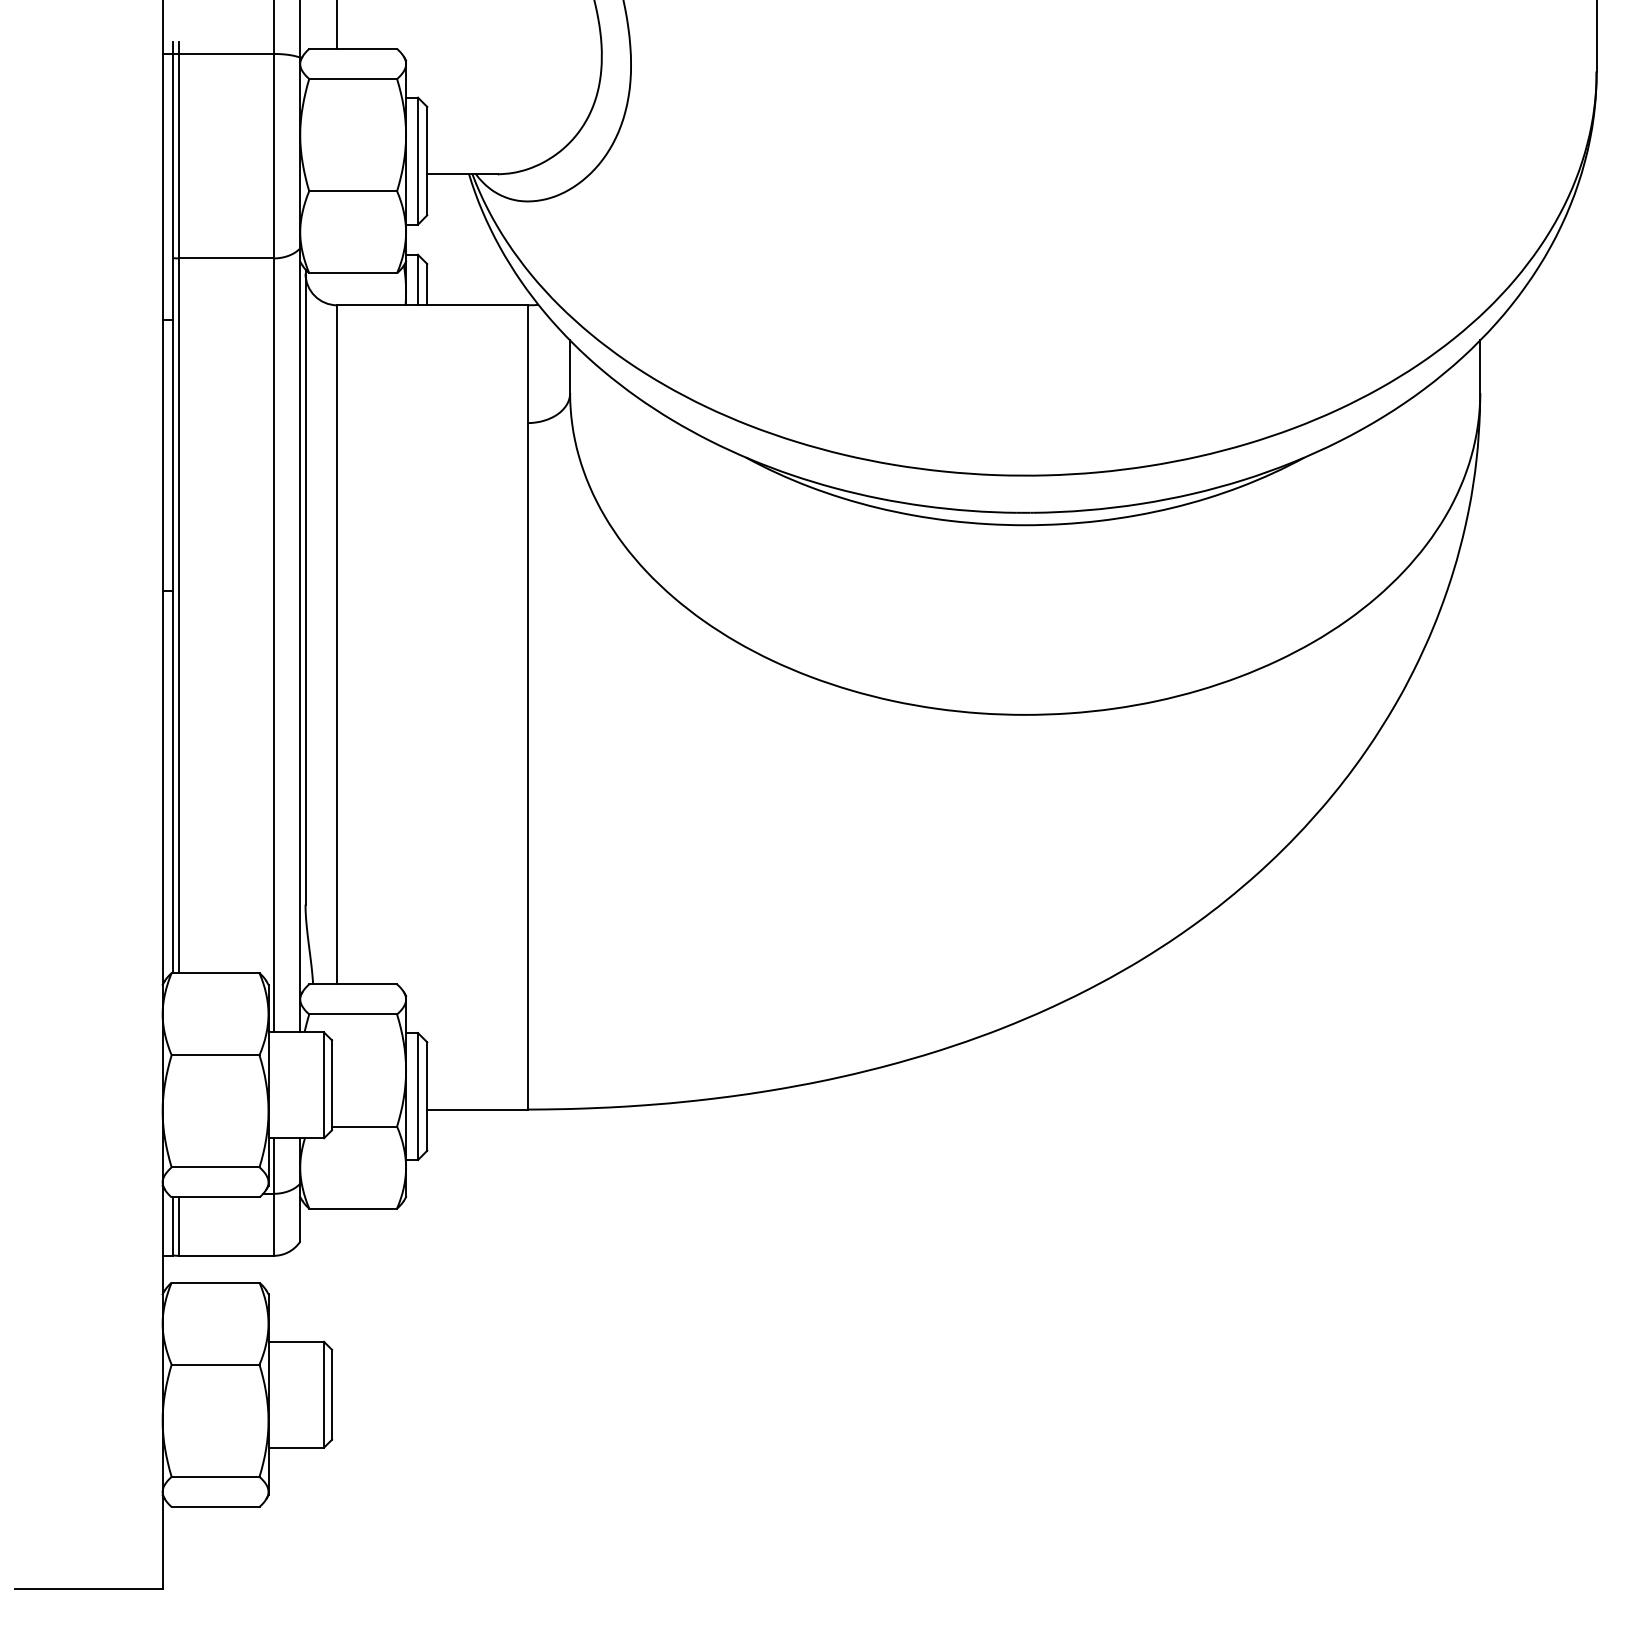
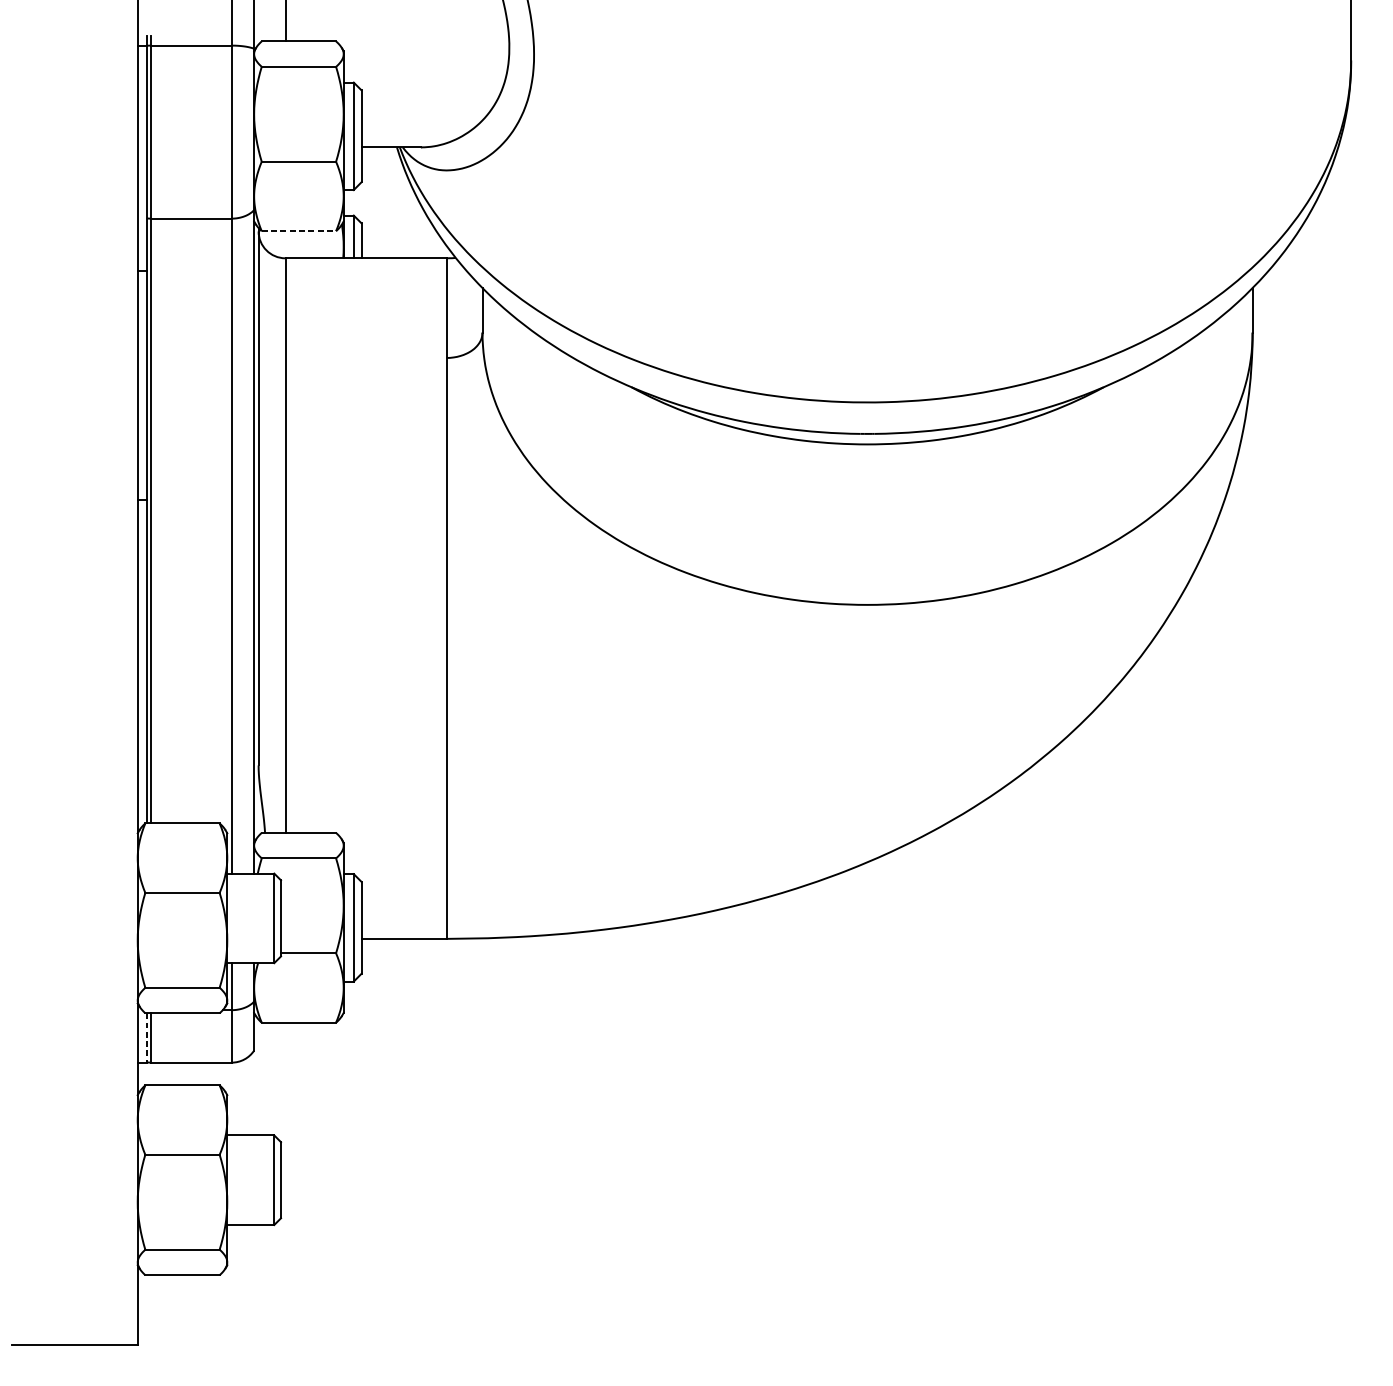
line: (353, 273) -> (299, 231), solid -> dashed
line: (173, 1227) -> (146, 1038), solid -> dashed

